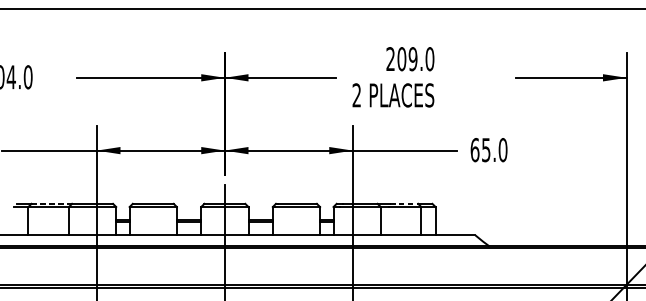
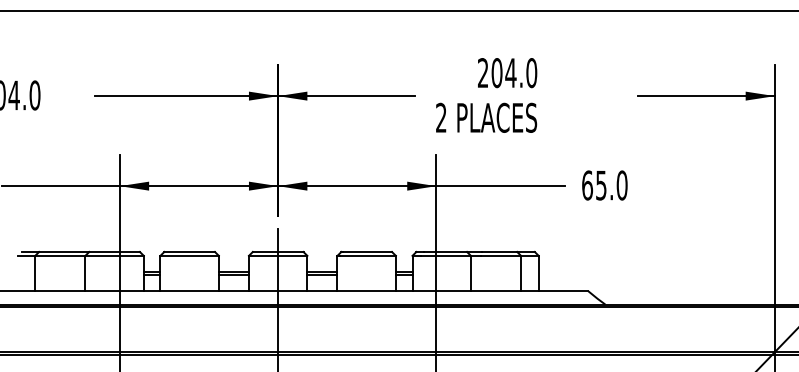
text: (412, 59) -> (510, 73), 209.0 -> 204.0
line: (52, 203) -> (64, 251), dashed -> solid
line: (403, 203) -> (499, 251), dashed -> solid

